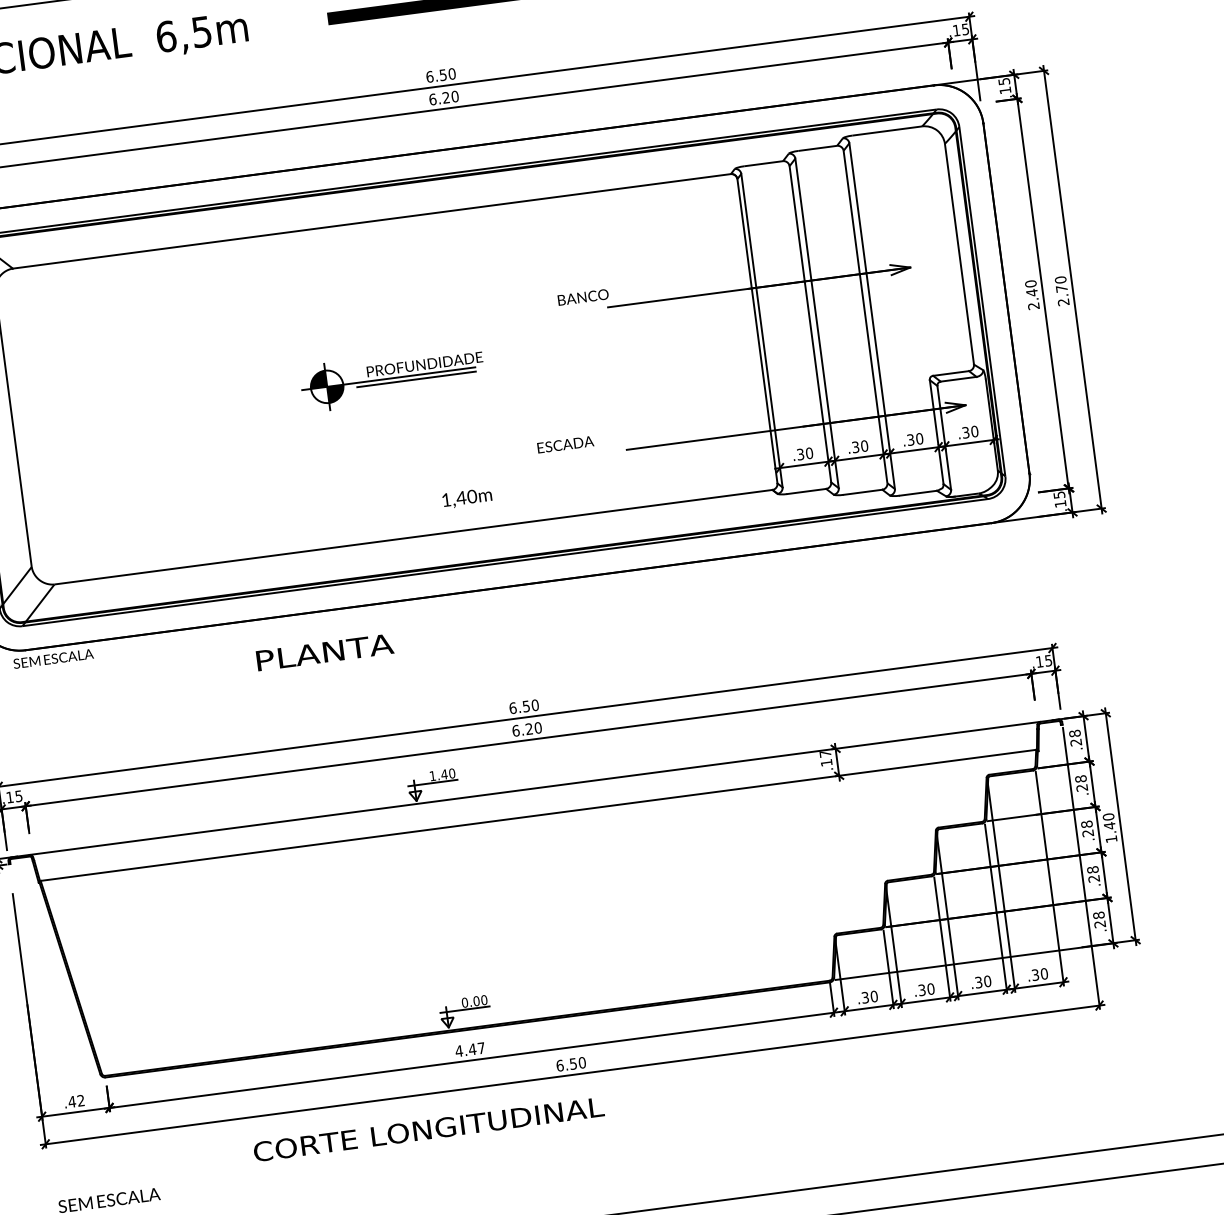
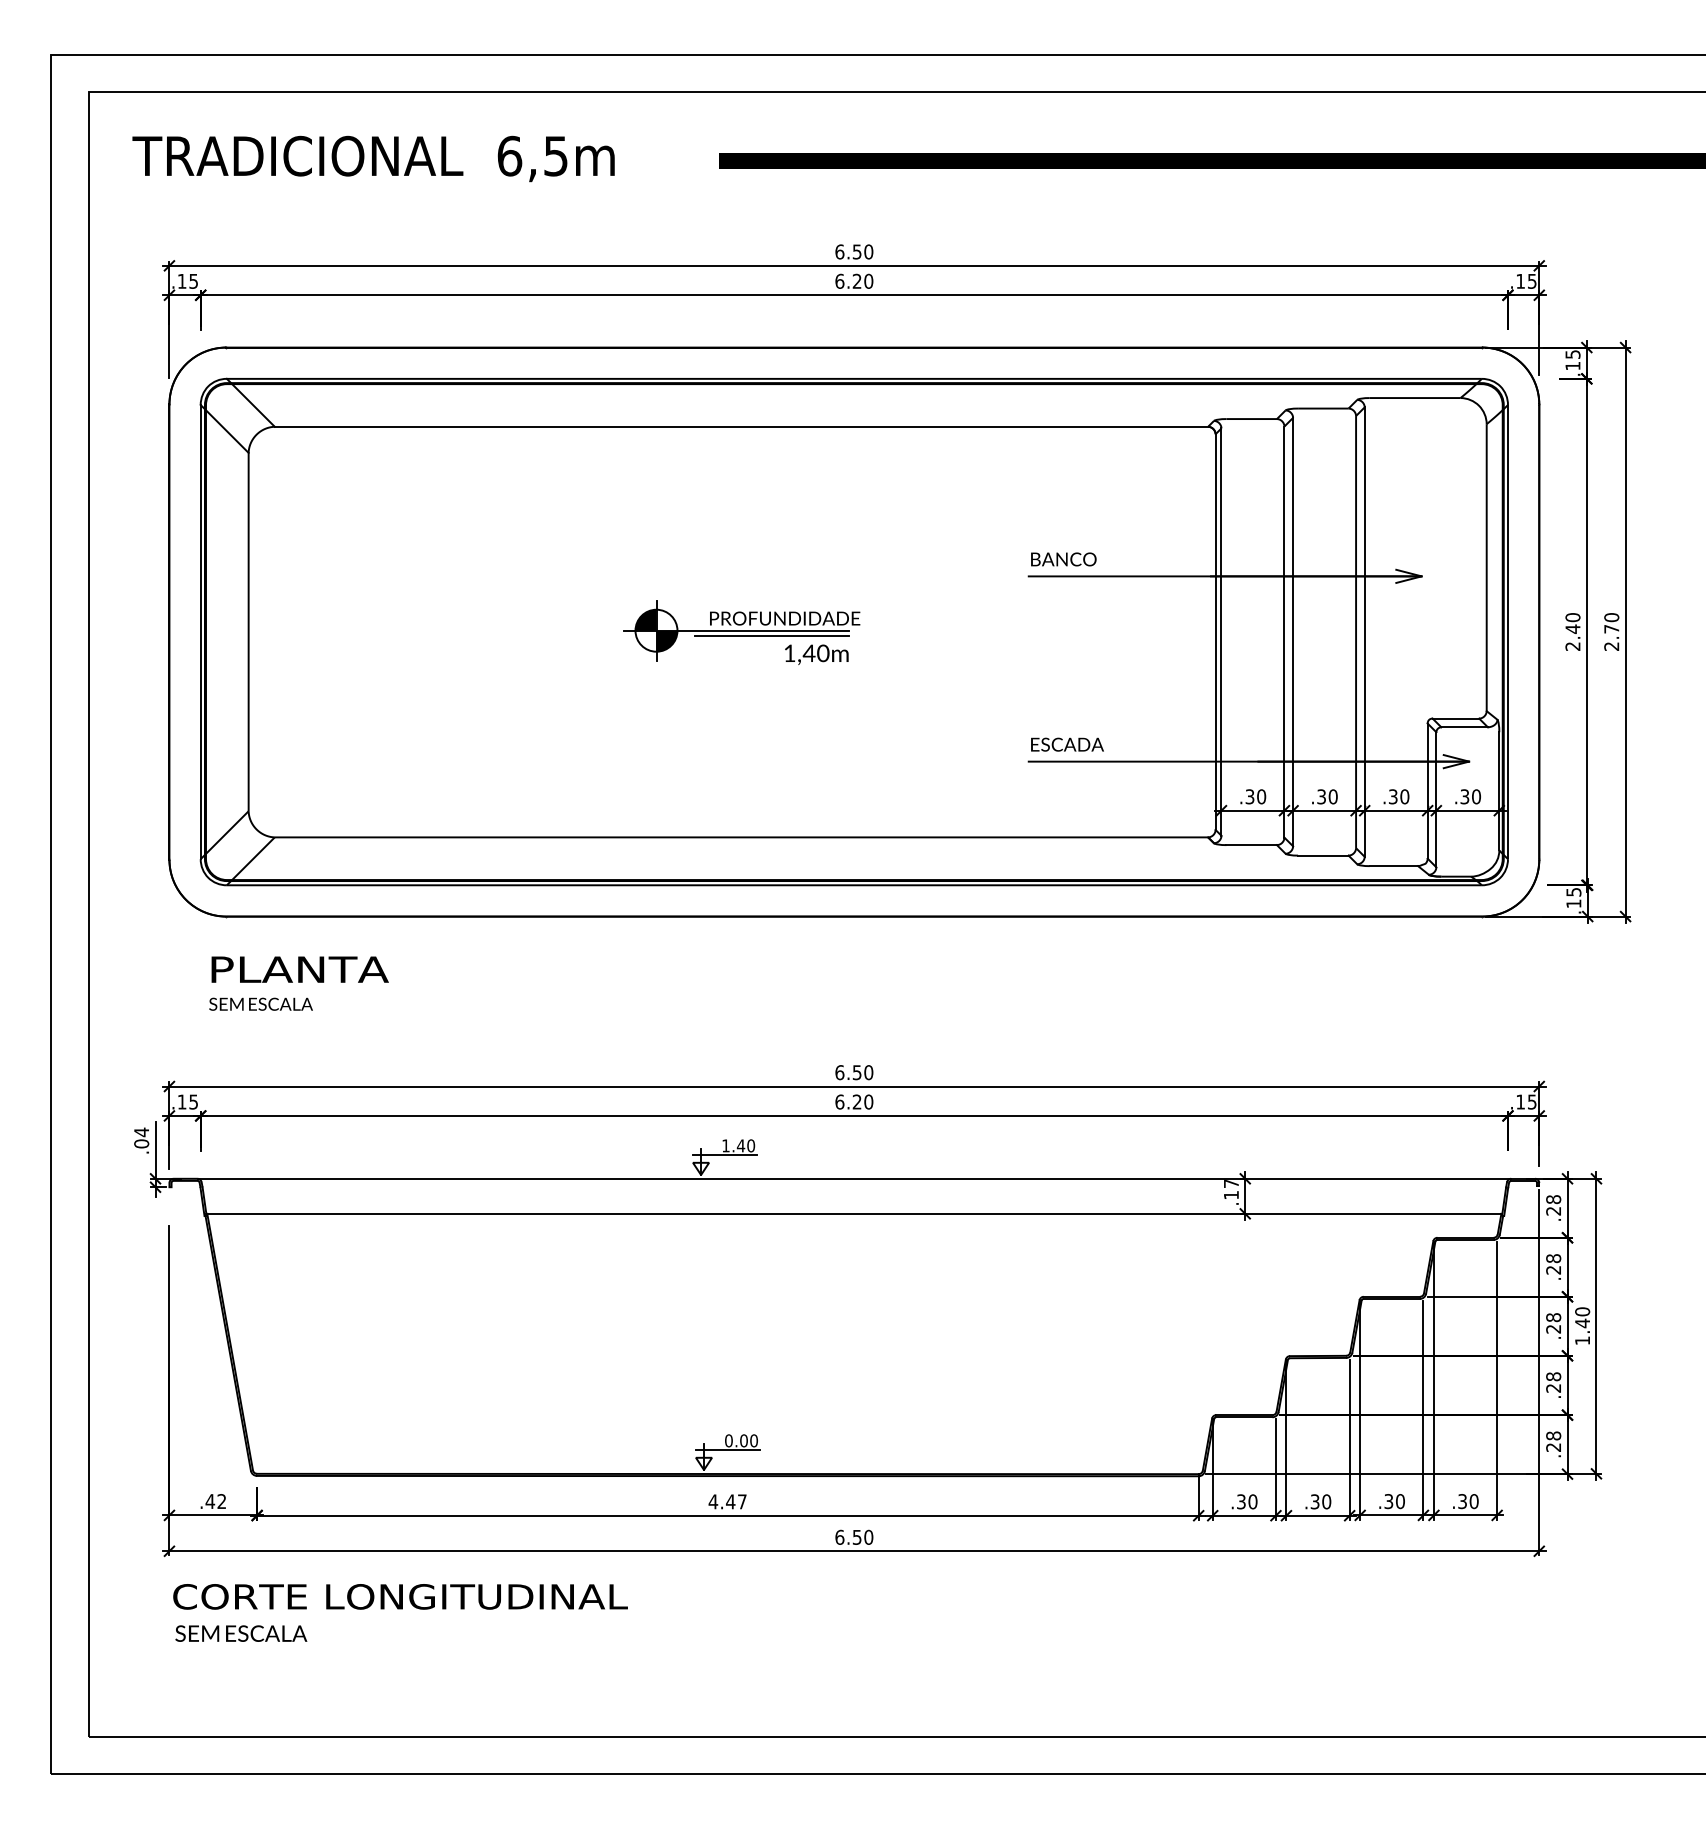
text: (583, 297) -> (1063, 559), moved
text: (565, 444) -> (1067, 744), moved
text: (467, 498) -> (816, 654), moved
text: (324, 652) -> (299, 969), moved
text: (53, 658) -> (260, 1003), moved
text: (428, 1129) -> (400, 1596), moved

